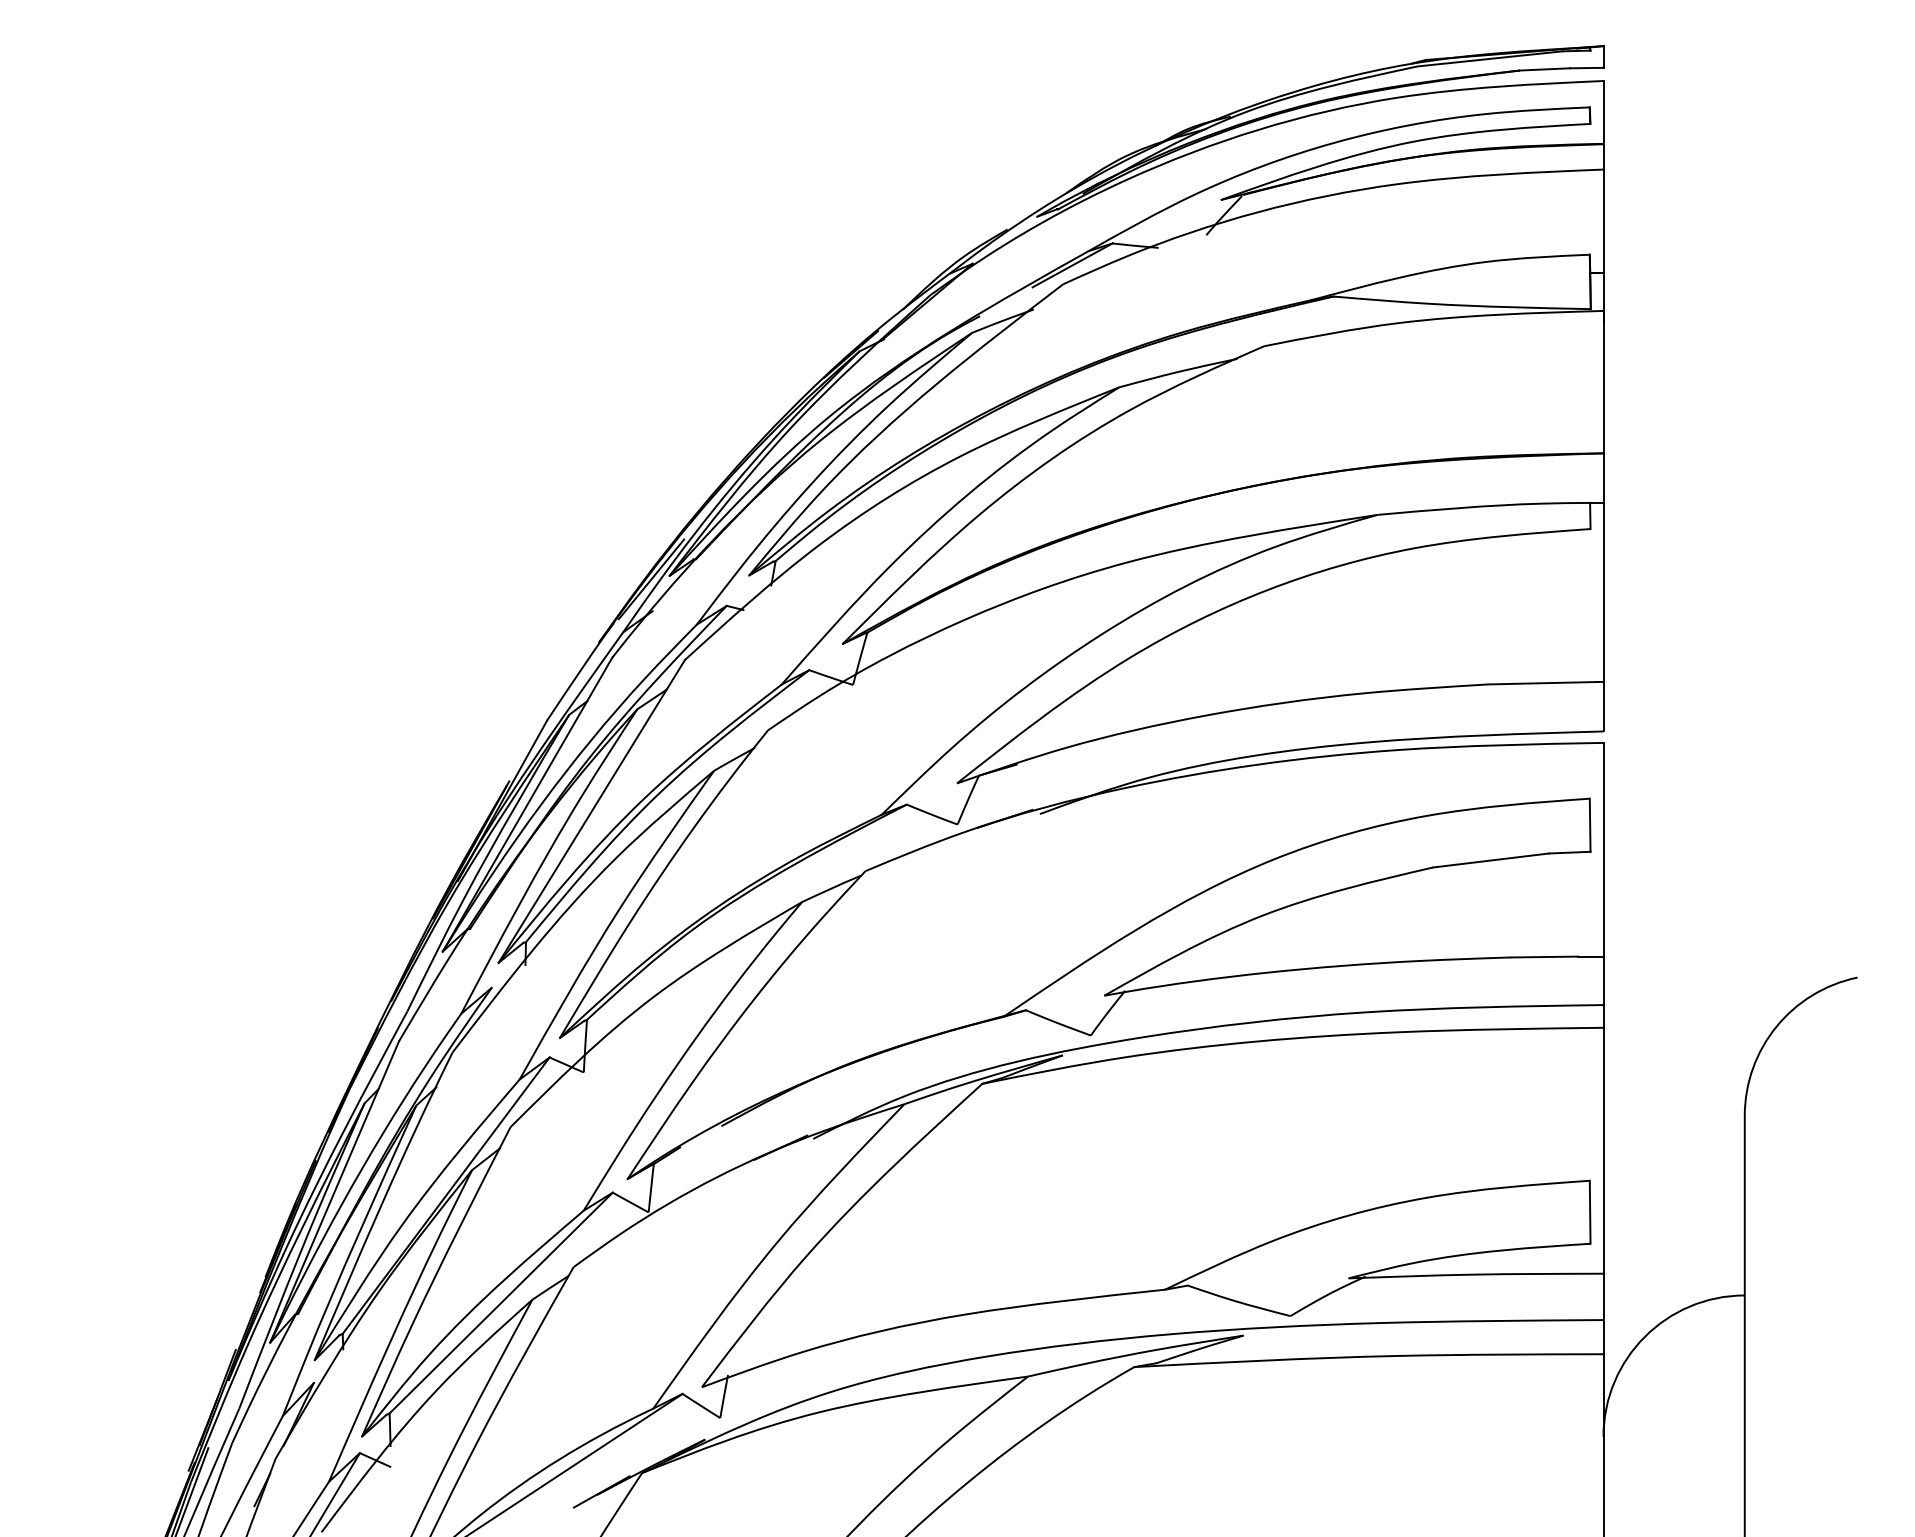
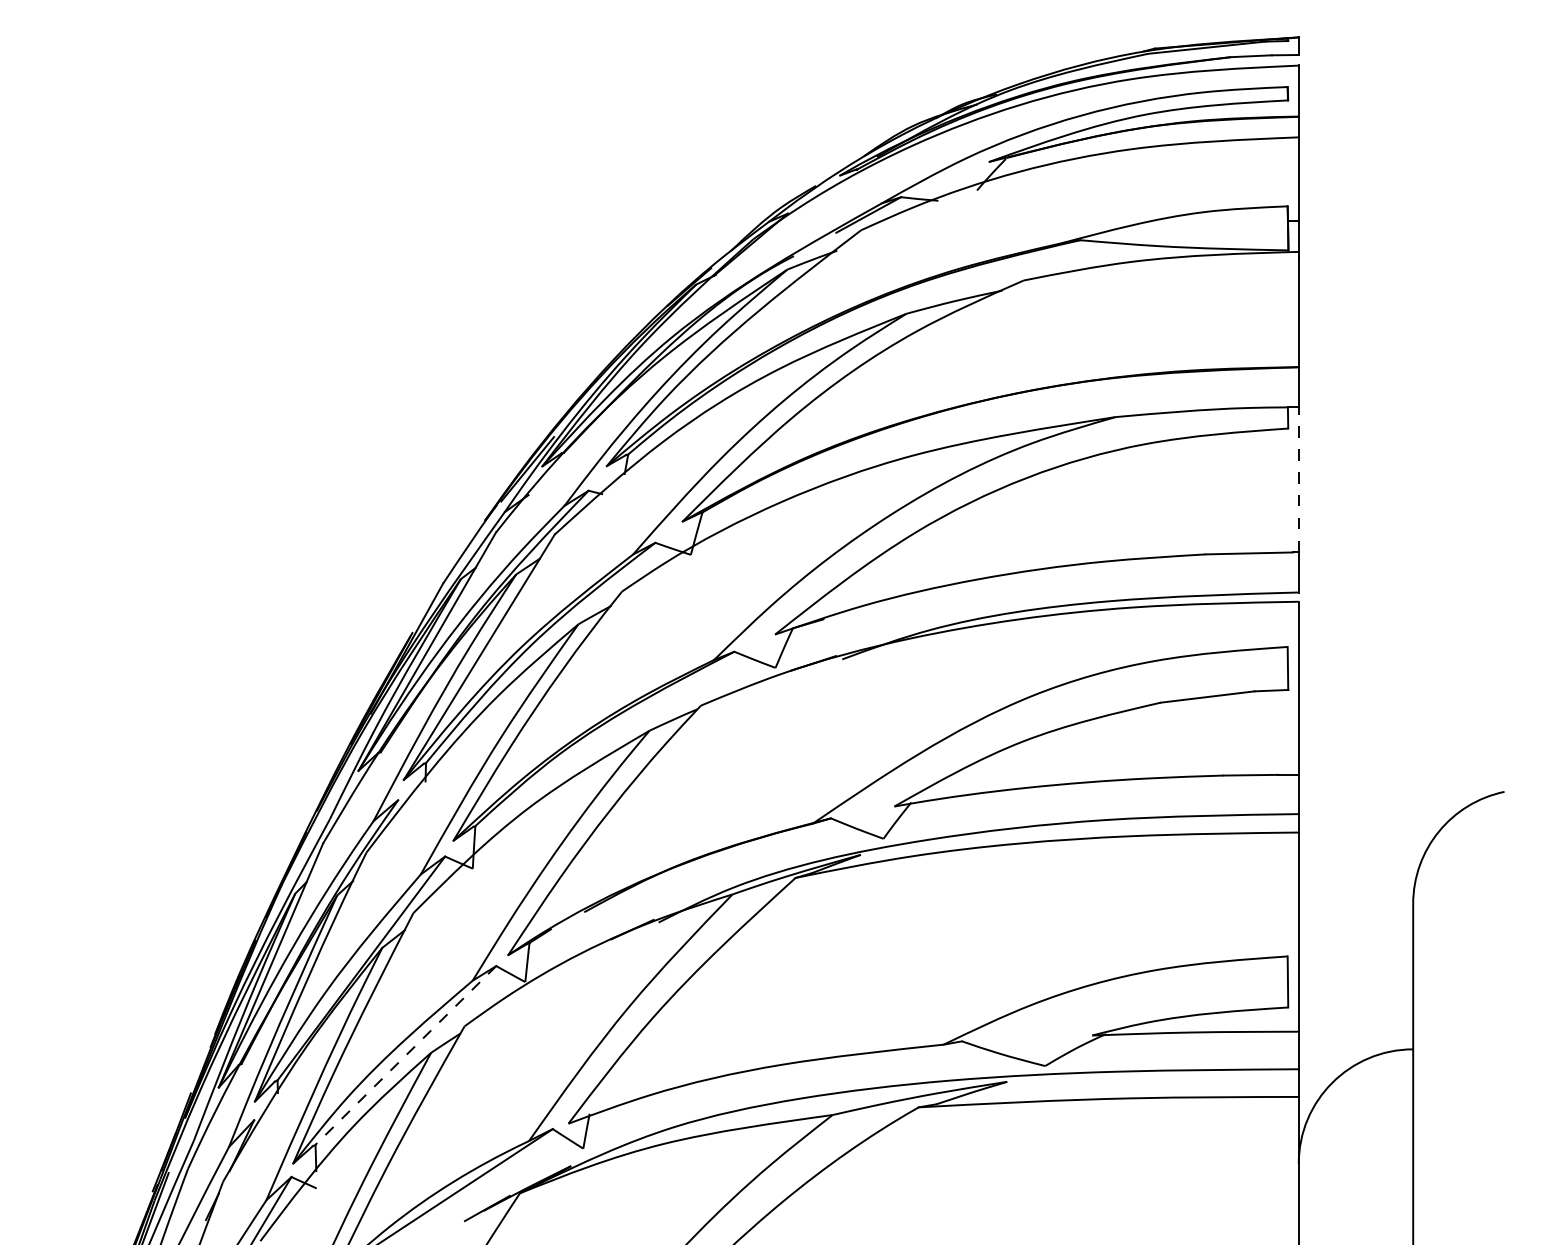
line: (1603, 591) -> (1298, 479), solid -> dashed
line: (501, 1303) -> (406, 1055), solid -> dashed

